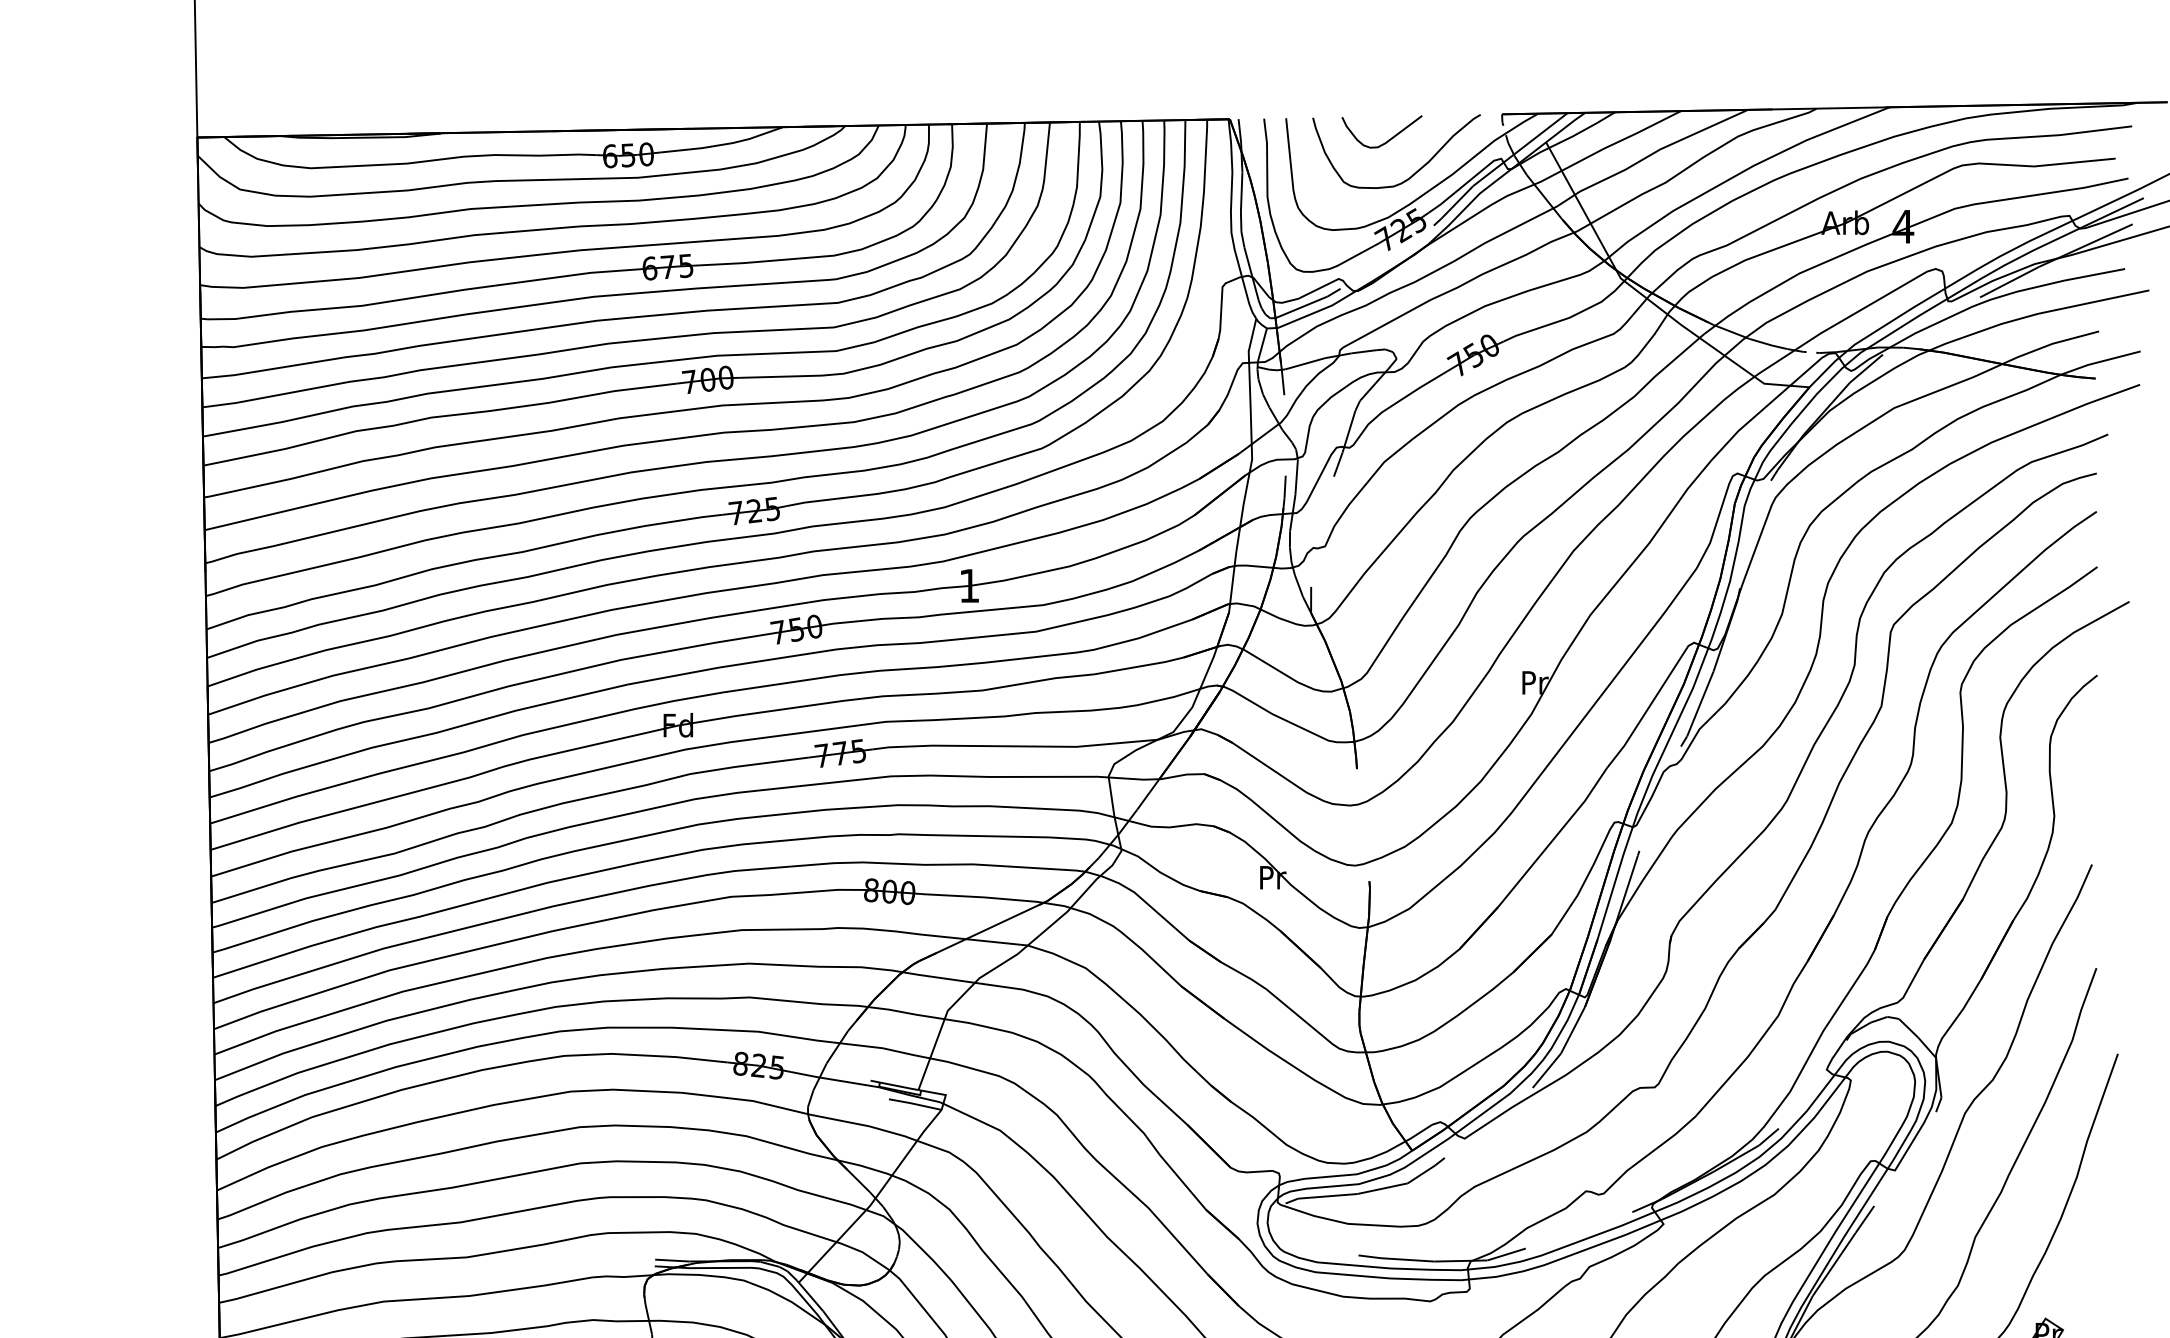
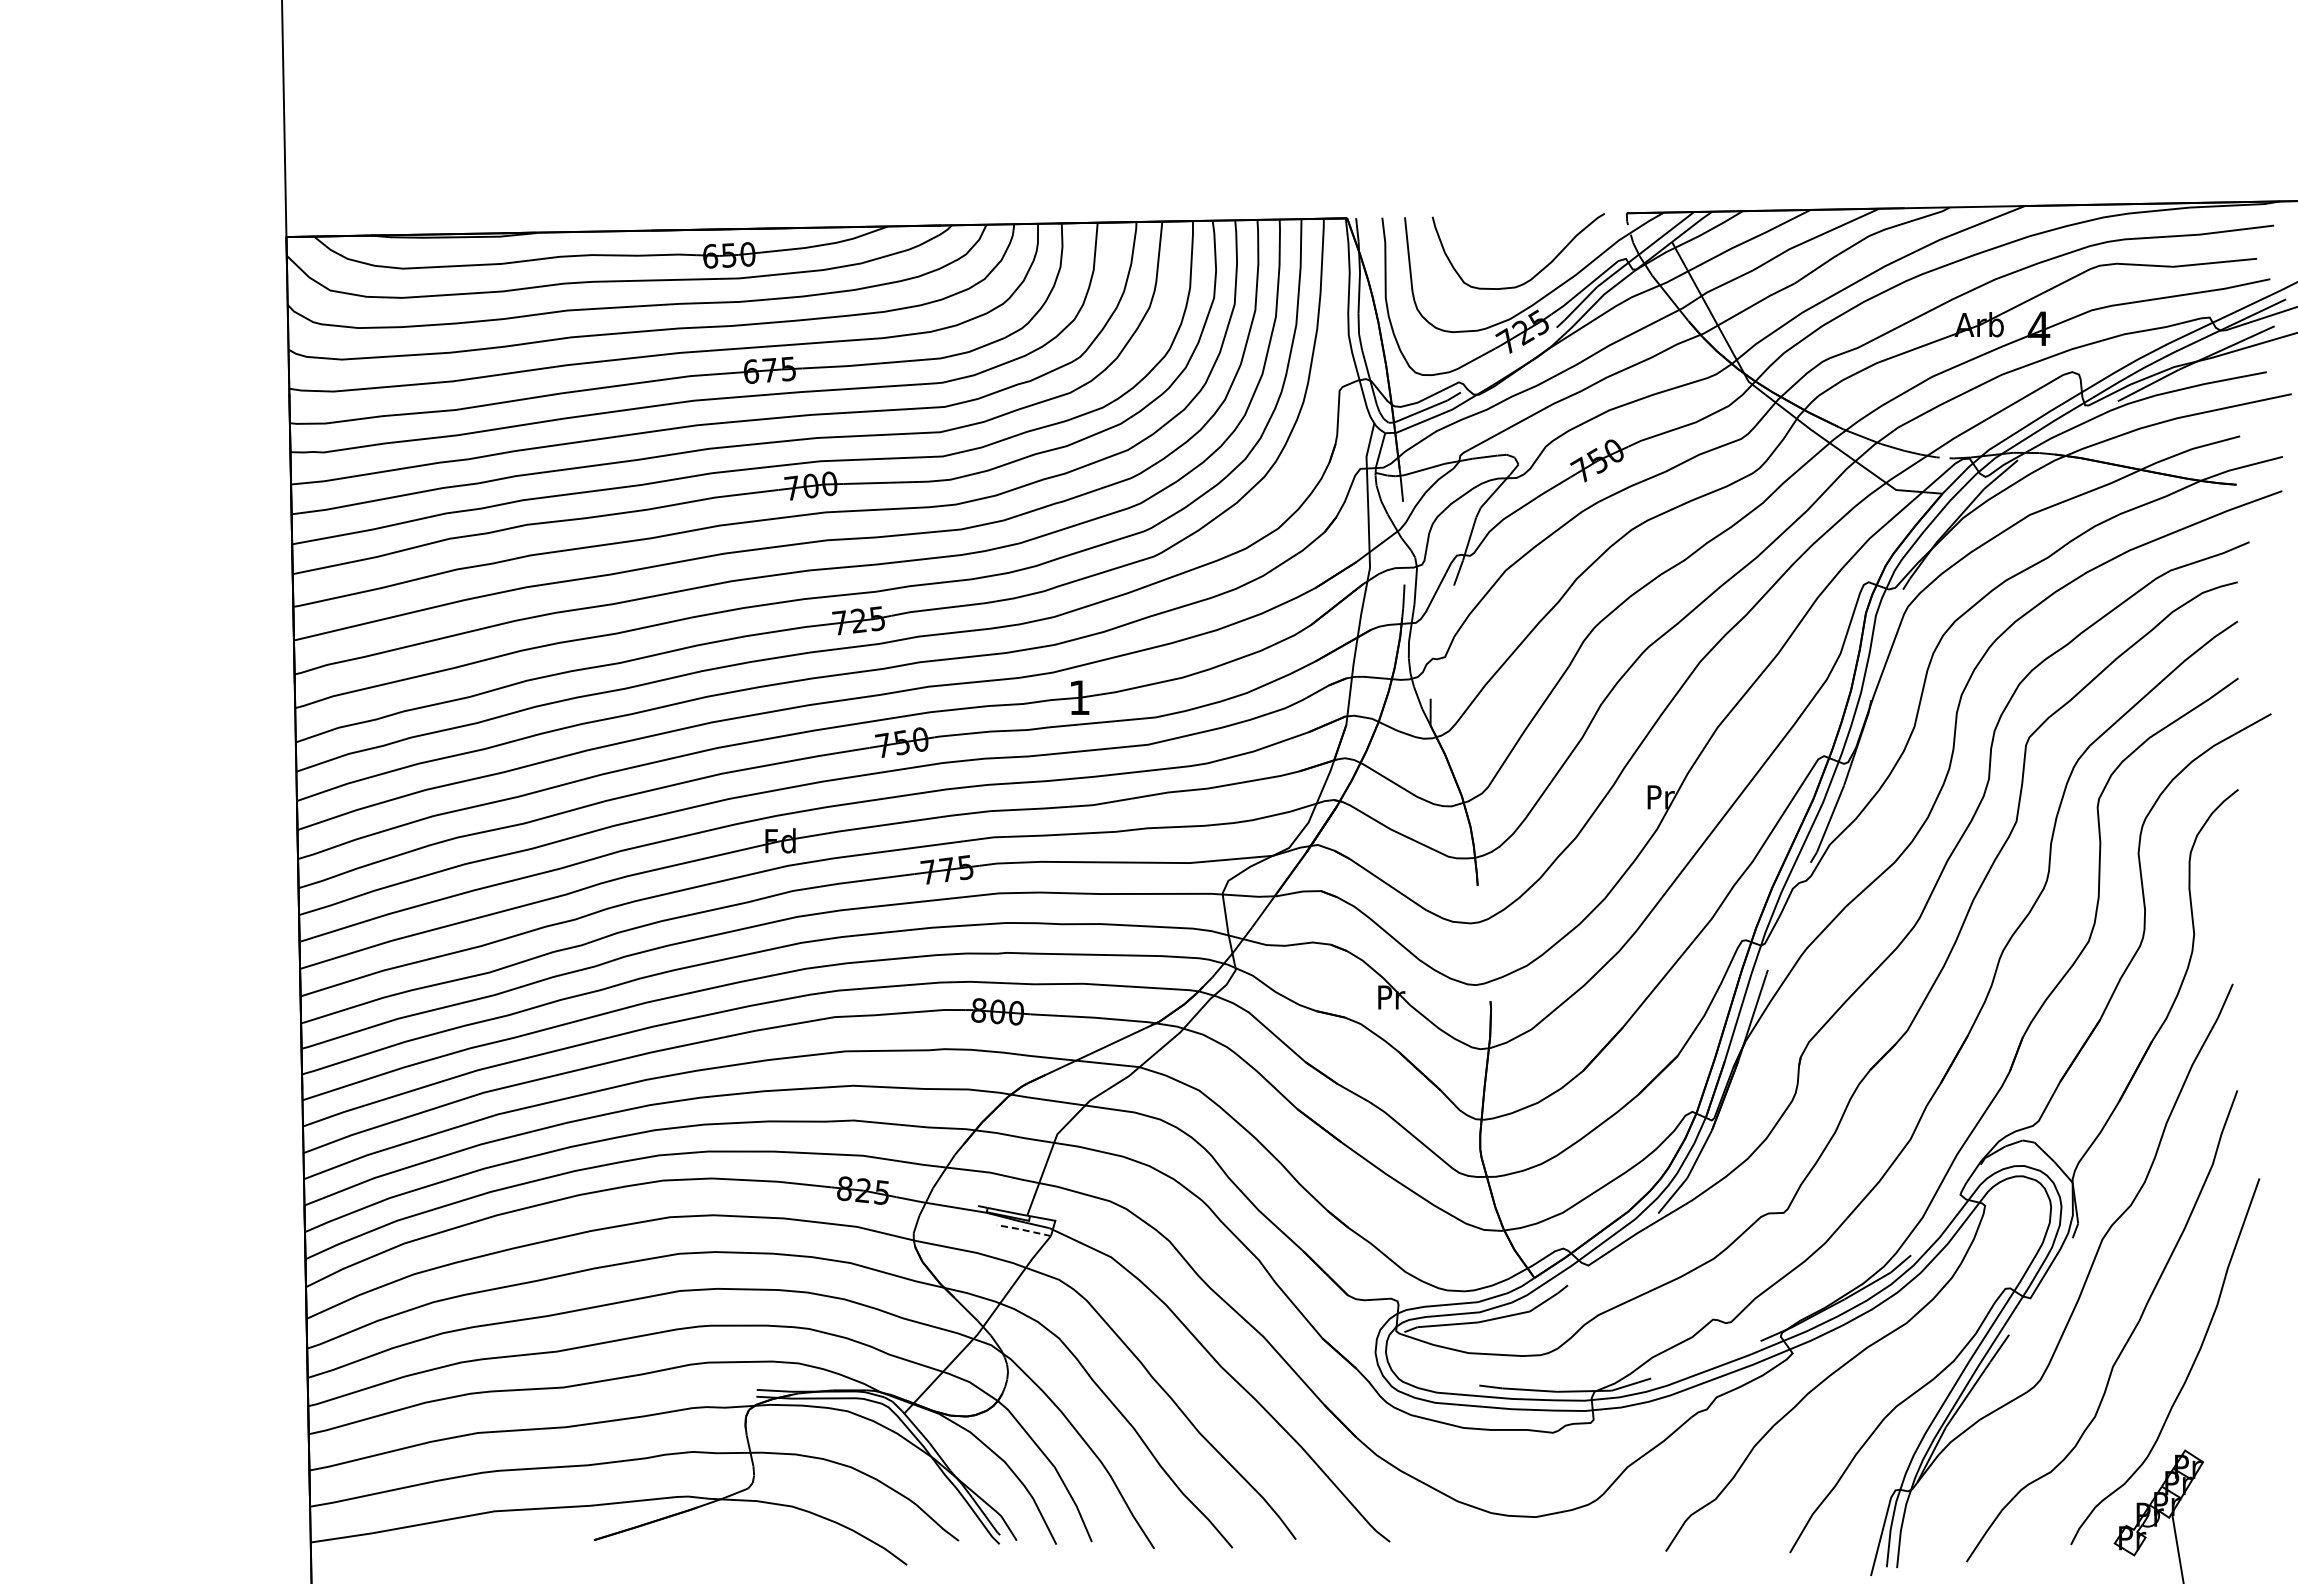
curve: (1387, 139) -> (1509, 239), removed
line: (913, 1103) -> (1022, 1229), solid -> dashed

